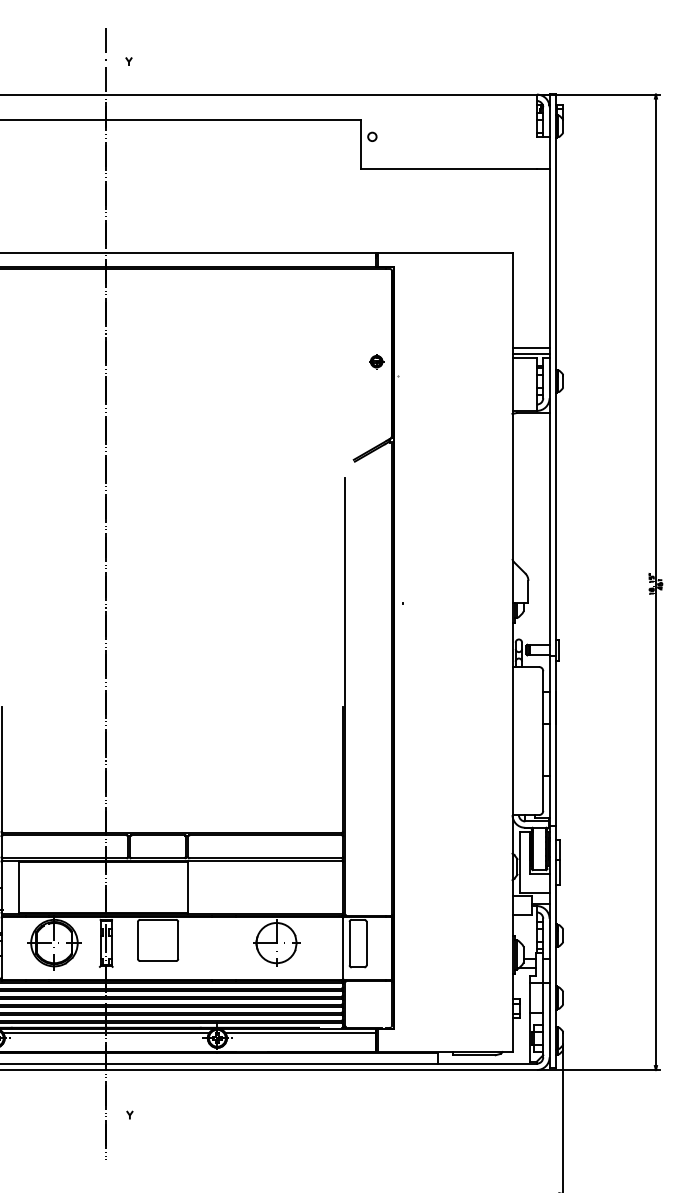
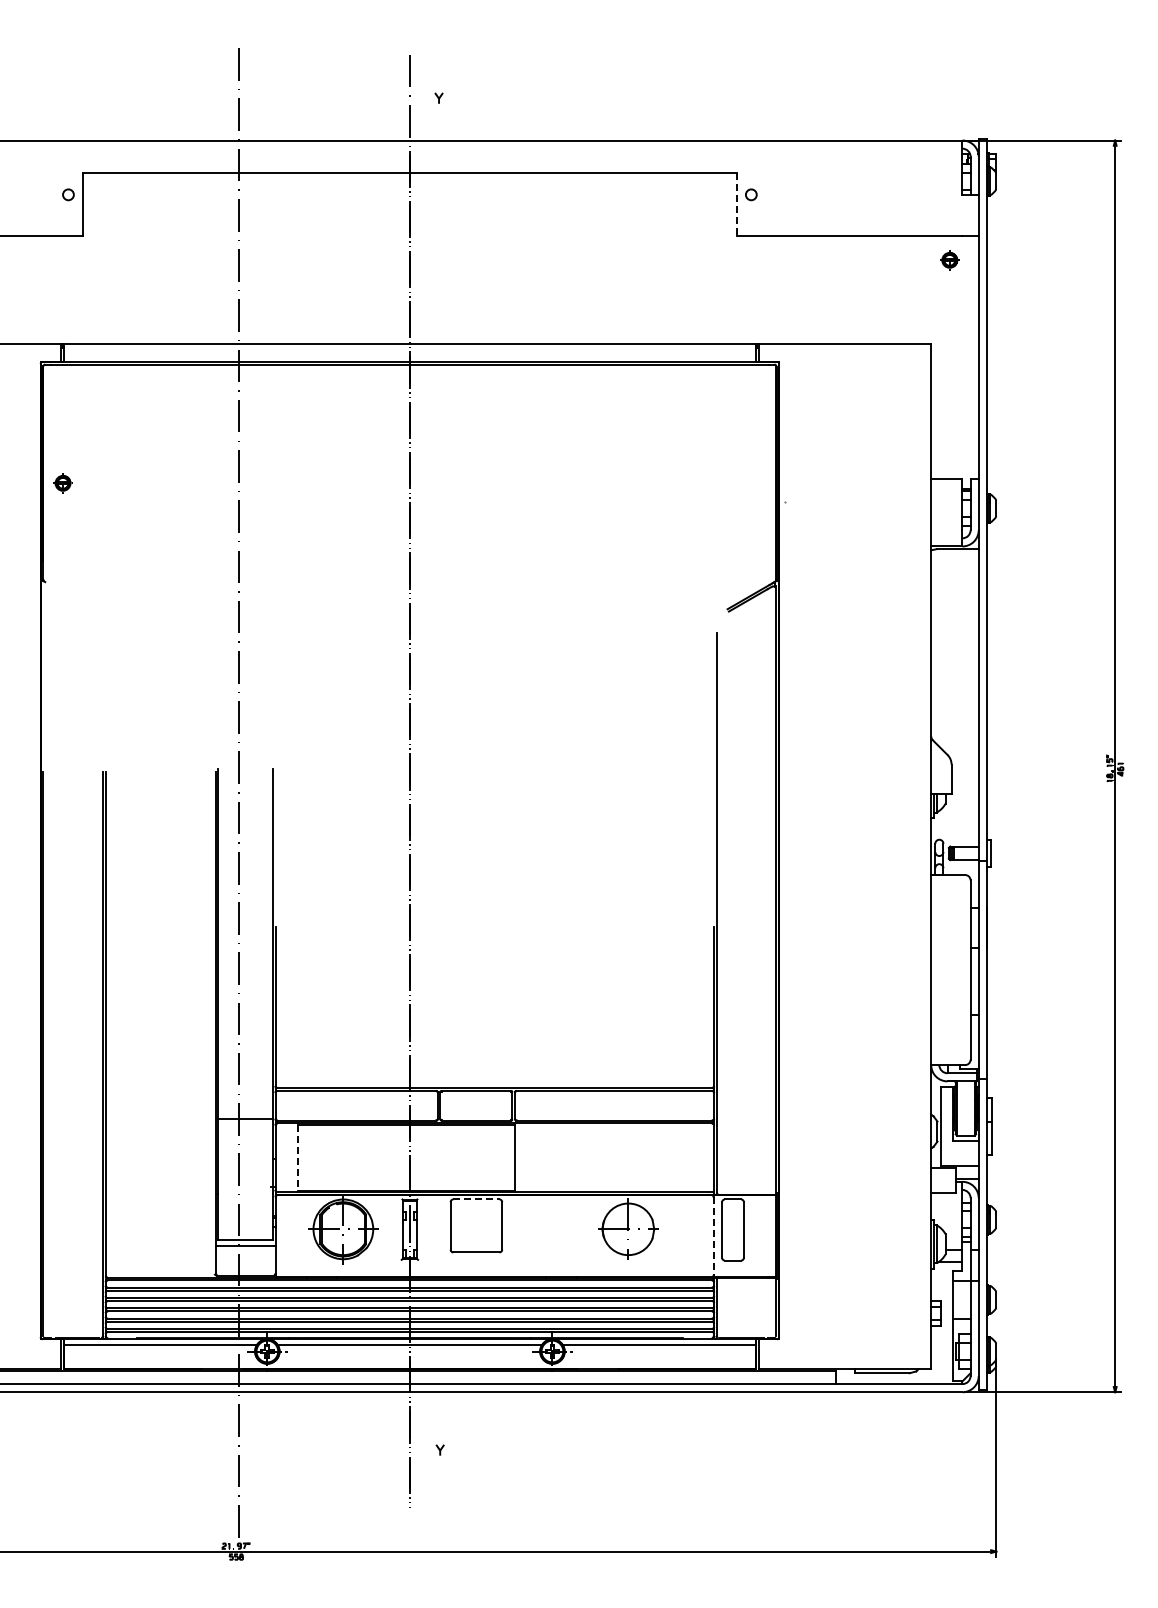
line: (361, 144) -> (737, 204), solid -> dashed
line: (530, 347) -> (954, 465), removed
line: (530, 354) -> (954, 473), removed
part: (376, 361) -> (949, 260), moved
line: (18, 887) -> (297, 1157), solid -> dashed
line: (158, 919) -> (476, 1199), solid -> dashed
line: (343, 948) -> (714, 1236), solid -> dashed

